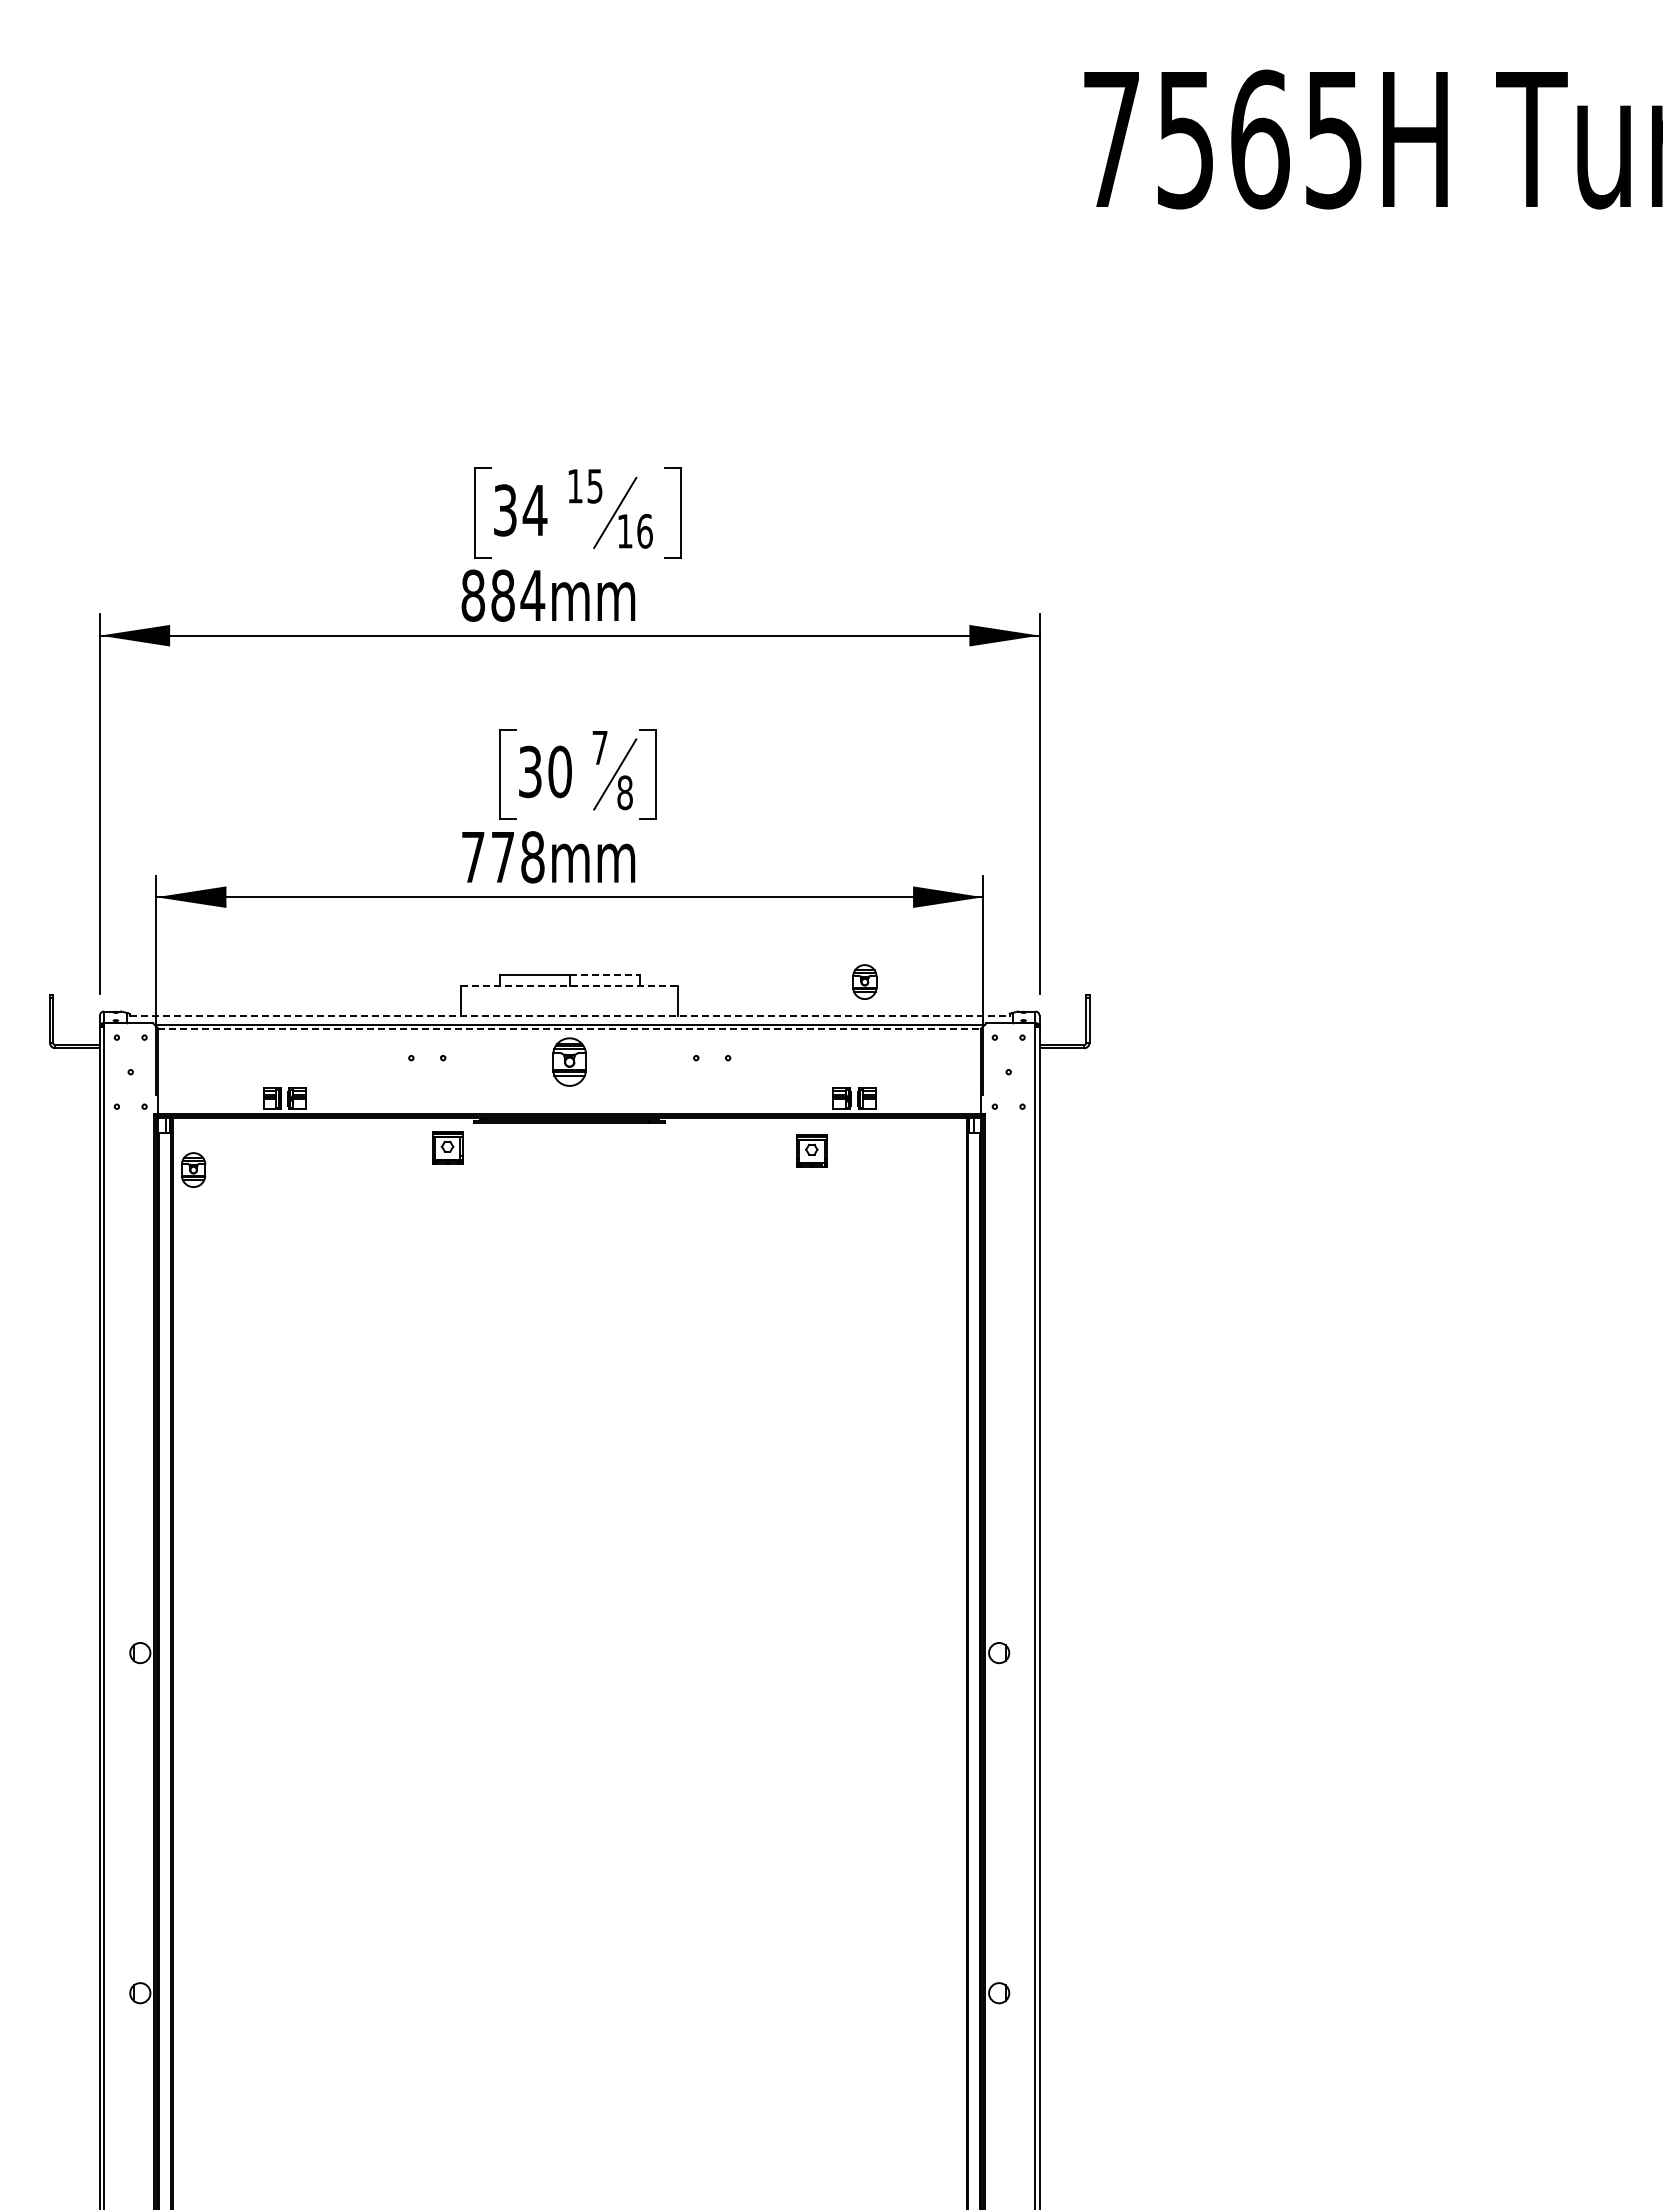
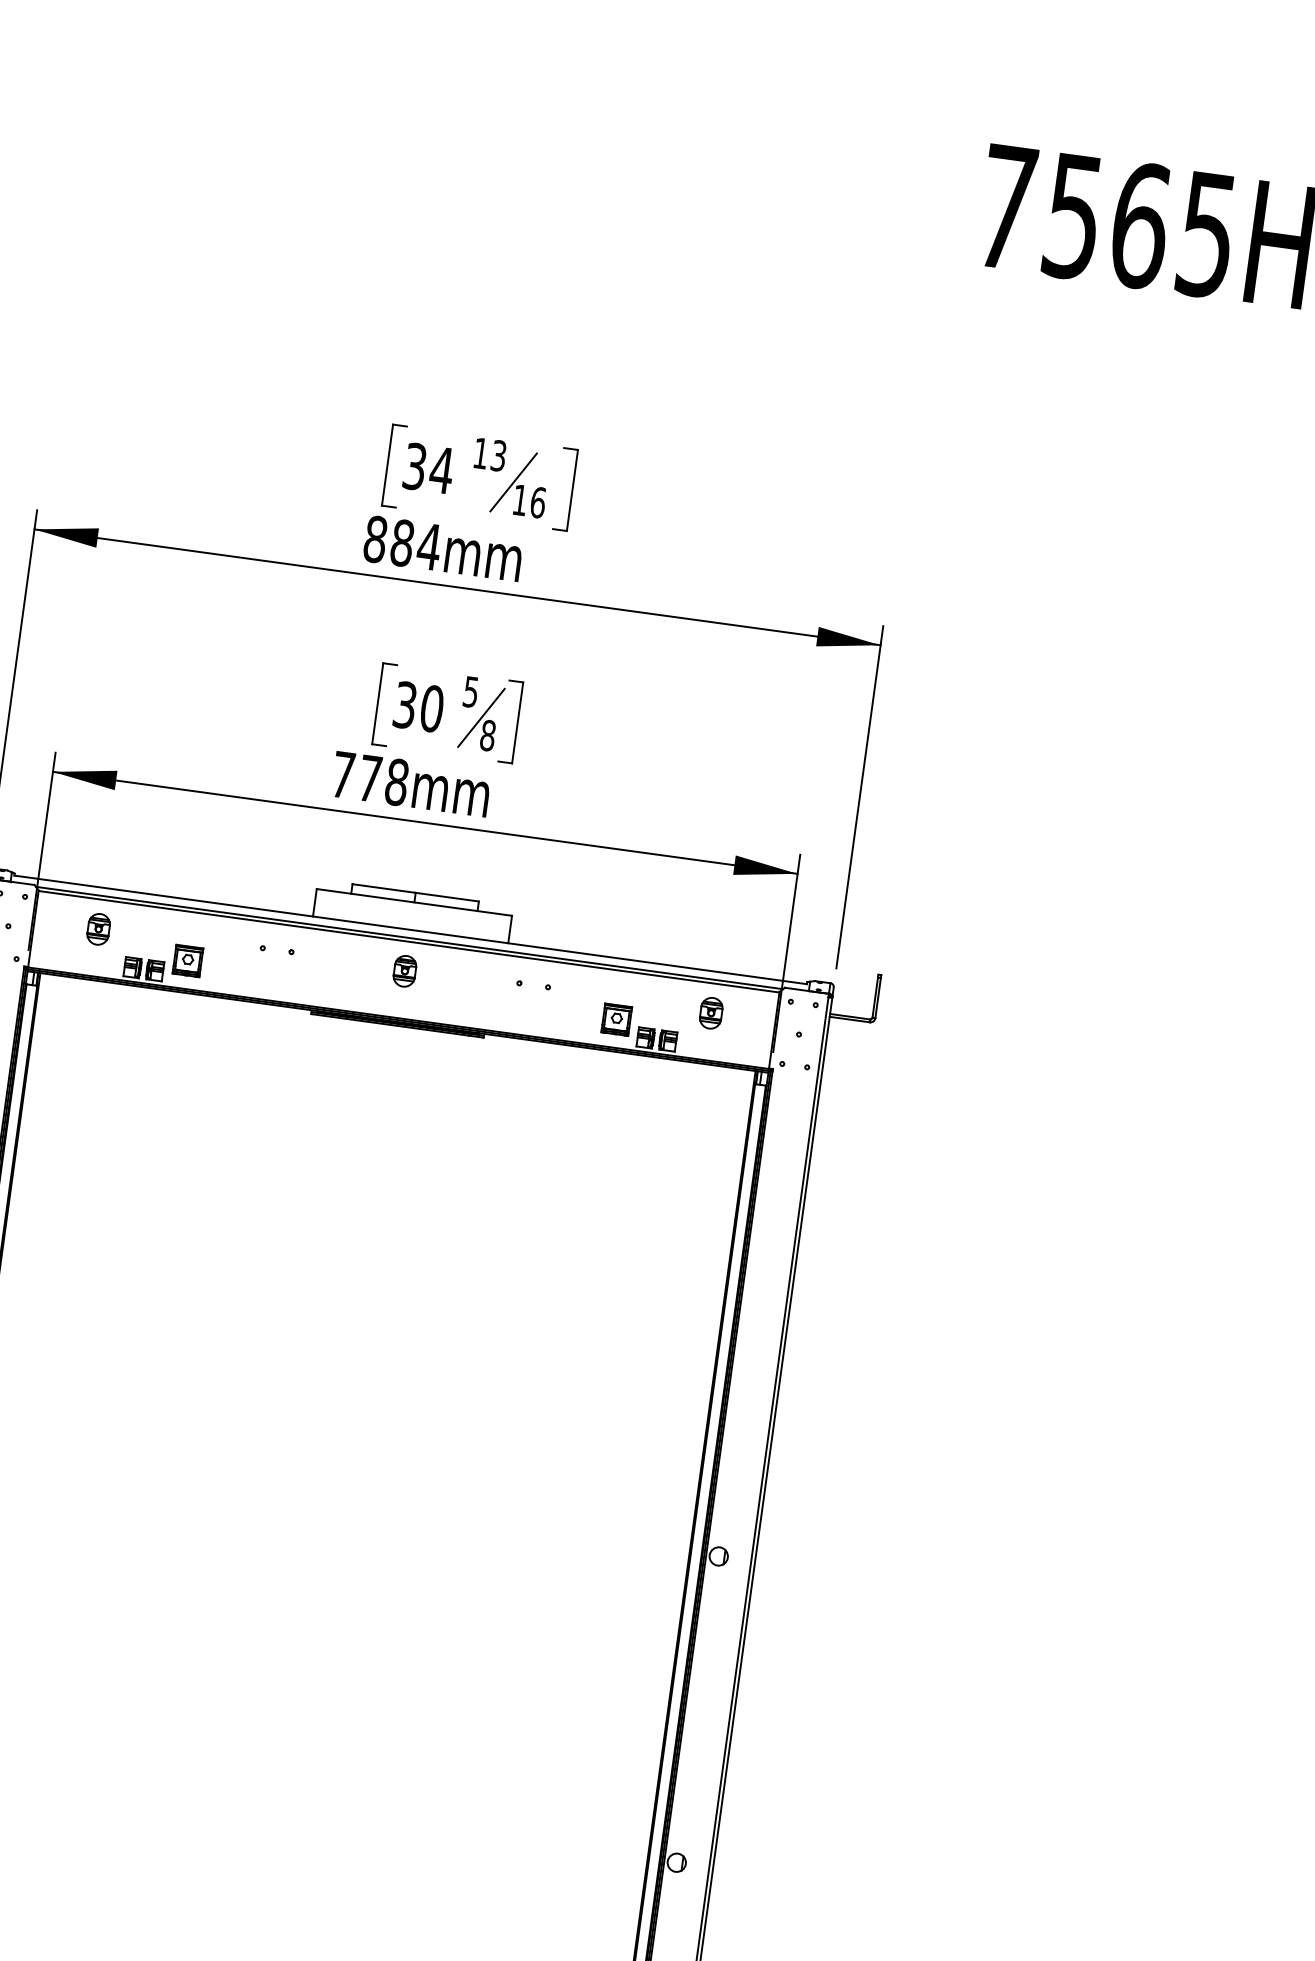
text: (595, 485) -> (499, 455), 15 -> 13
text: (599, 748) -> (470, 692), 7 -> 5
line: (605, 974) -> (447, 896), dashed -> solid
part: (864, 981) -> (710, 1012), moved
line: (570, 985) -> (415, 902), dashed -> solid
line: (570, 1016) -> (411, 930), dashed -> solid
line: (570, 1029) -> (409, 942), dashed -> solid
part: (569, 1061) -> (404, 970), size x0.71
part: (447, 1147) -> (187, 960), moved
part: (811, 1150) -> (616, 1019), moved
part: (193, 1169) -> (98, 928), moved

